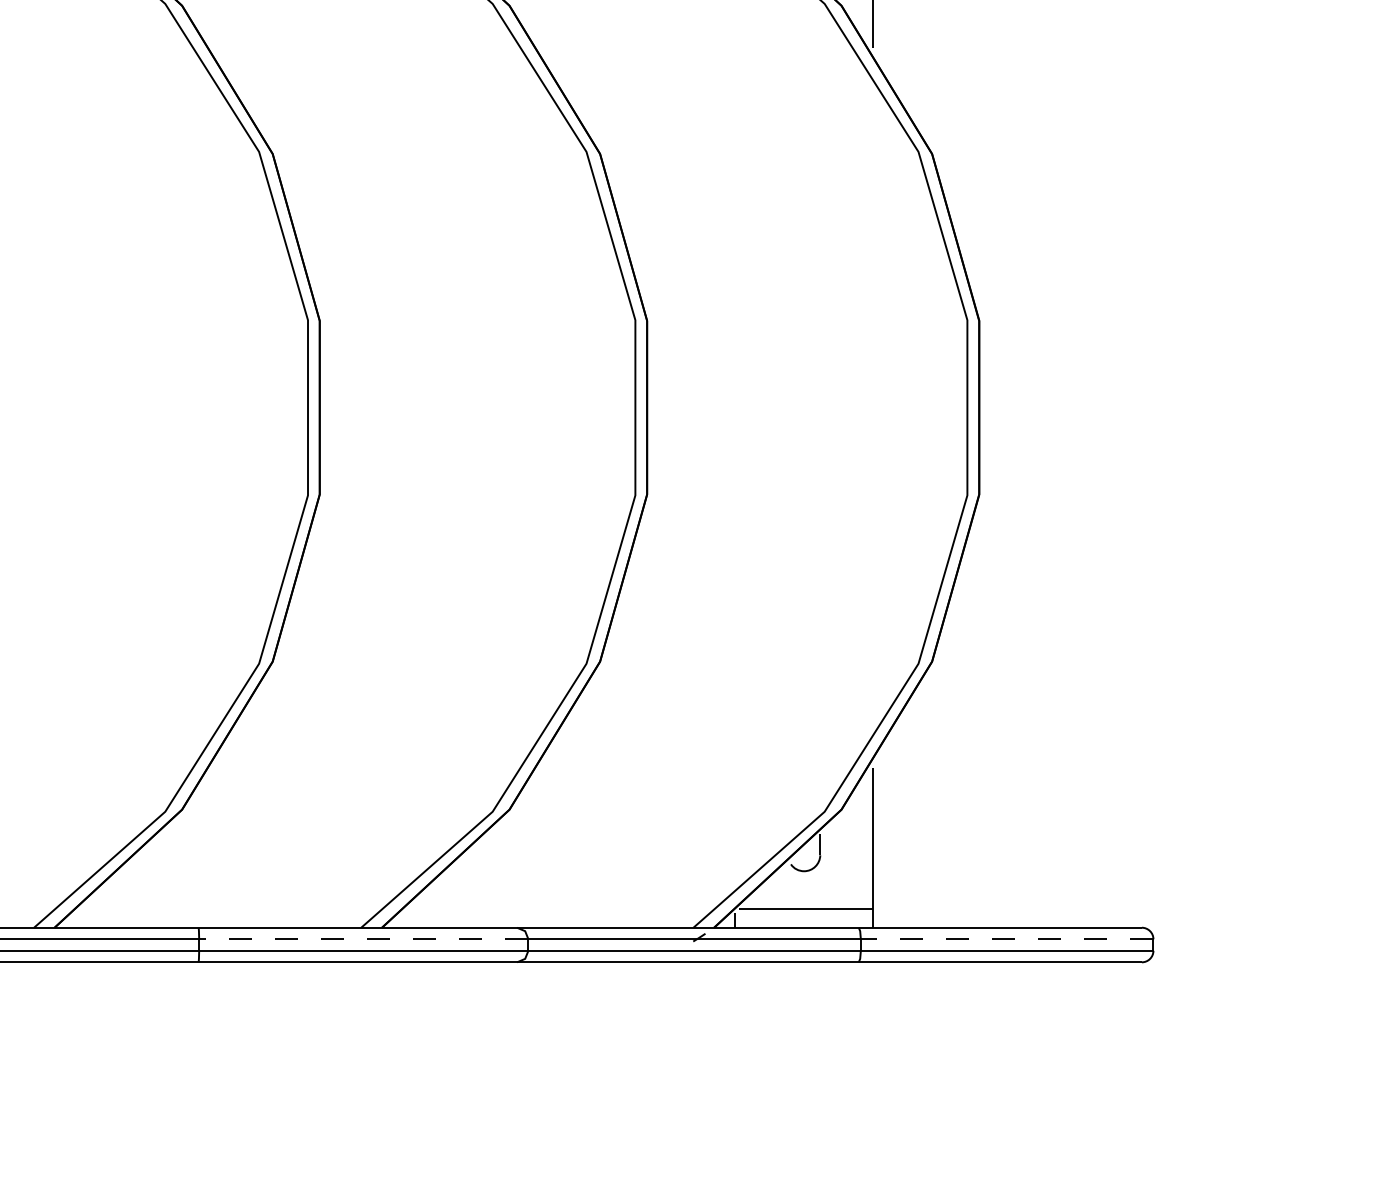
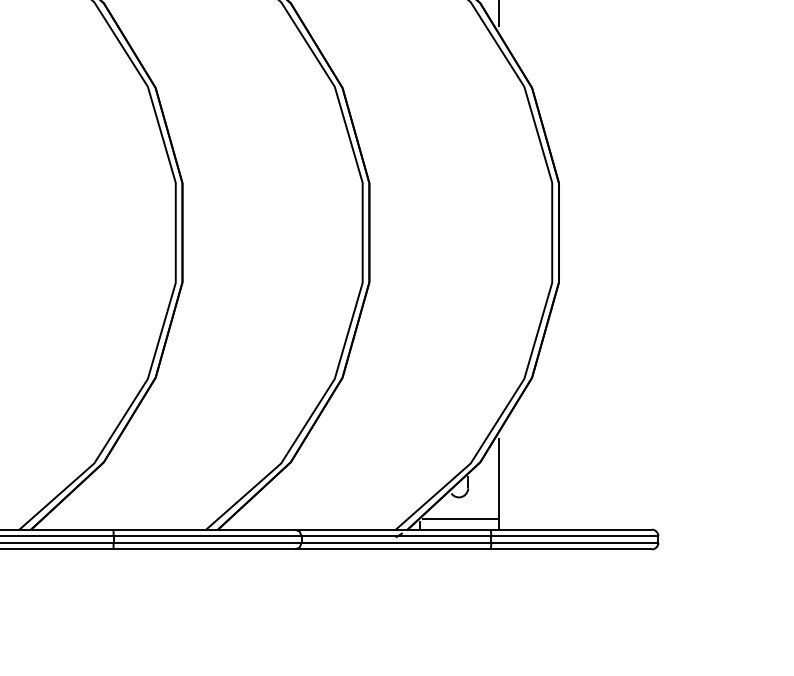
line: (363, 939) -> (207, 536), dashed -> solid
line: (1008, 939) -> (575, 536), dashed -> solid

